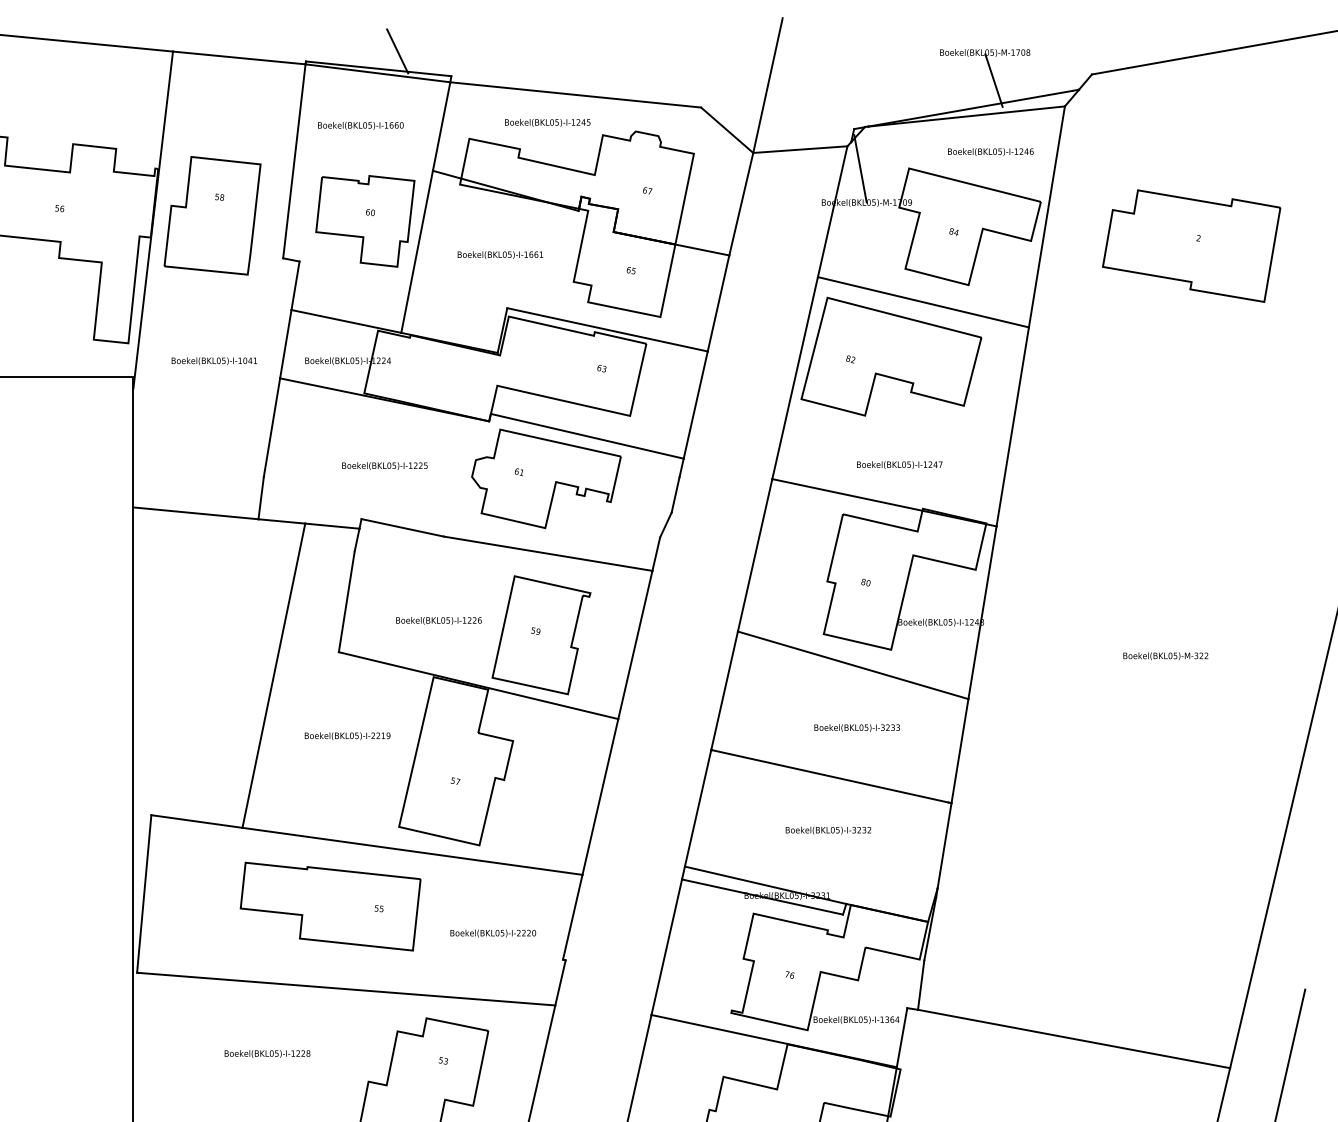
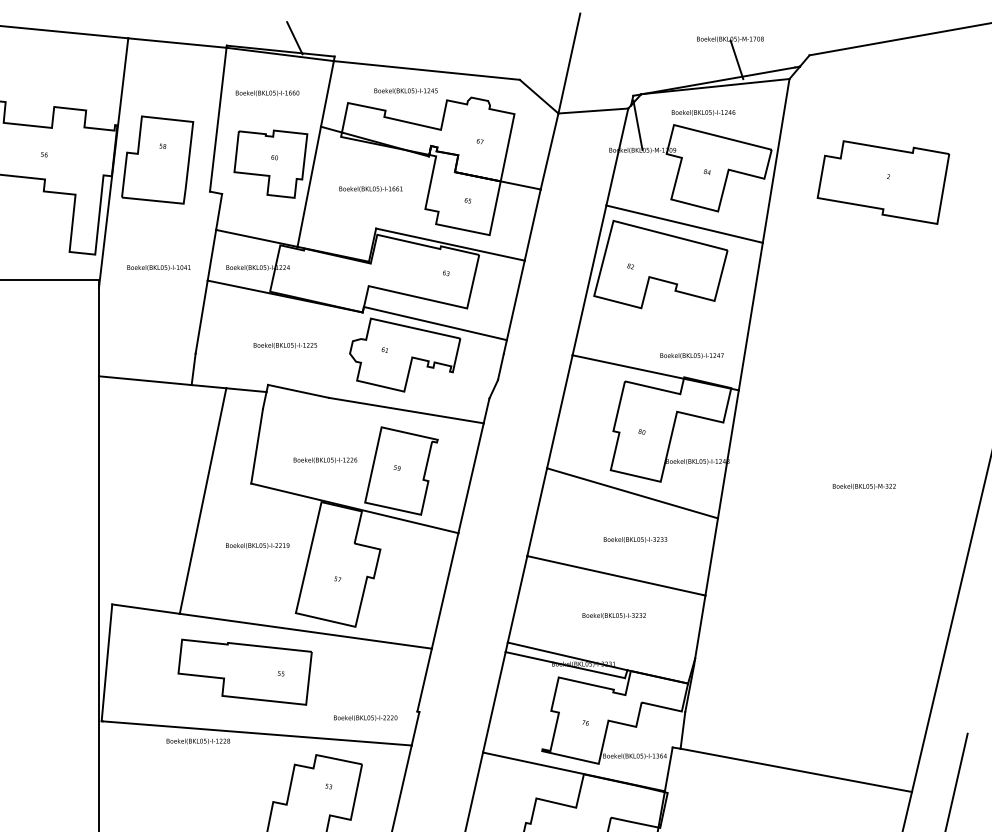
text: (990, 151) -> (703, 112), moved
text: (898, 464) -> (691, 355), moved
text: (492, 932) -> (365, 717), moved
text: (267, 1054) -> (198, 741), moved

